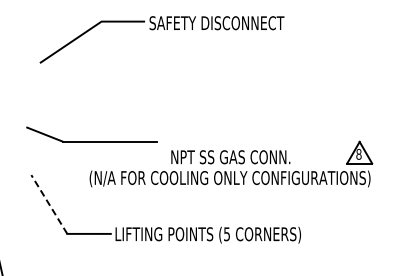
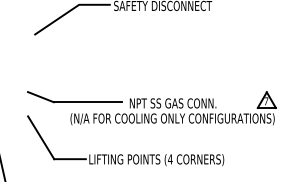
part: (91, 141) -> (74, 102), moved
text: (358, 154) -> (265, 101), 8 -> 7
line: (49, 204) -> (41, 137), dashed -> solid
text: (226, 234) -> (169, 159), (5 -> (4

